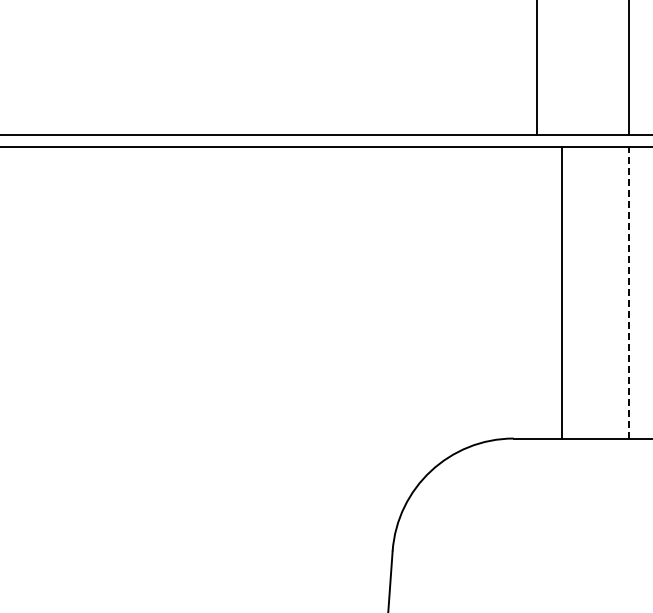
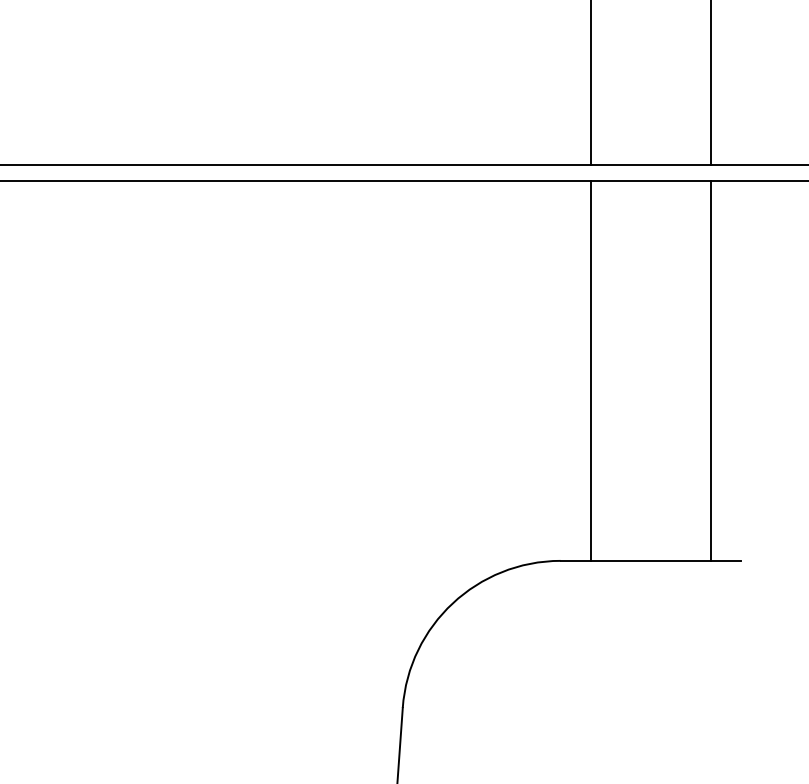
line: (561, 292) -> (590, 370), moved
line: (628, 292) -> (710, 370), dashed -> solid

